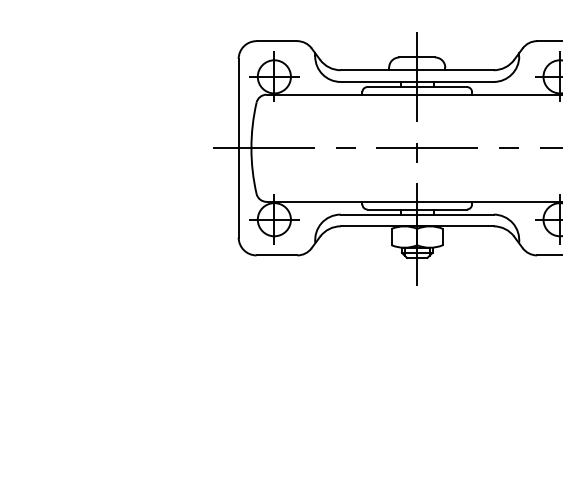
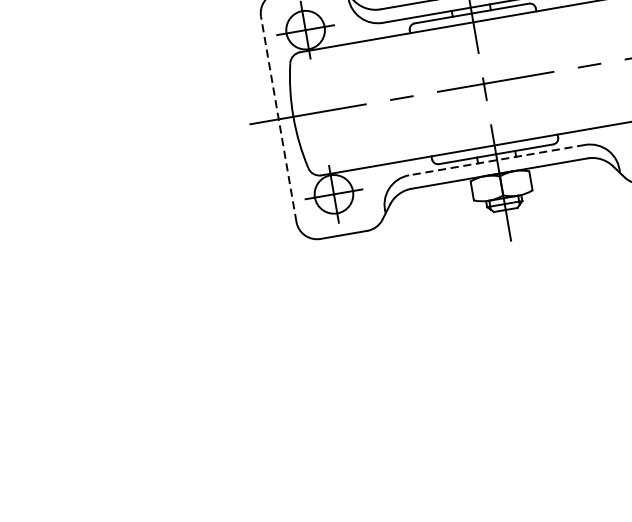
line: (238, 147) -> (278, 118), solid -> dashed
line: (417, 214) -> (497, 159), solid -> dashed

